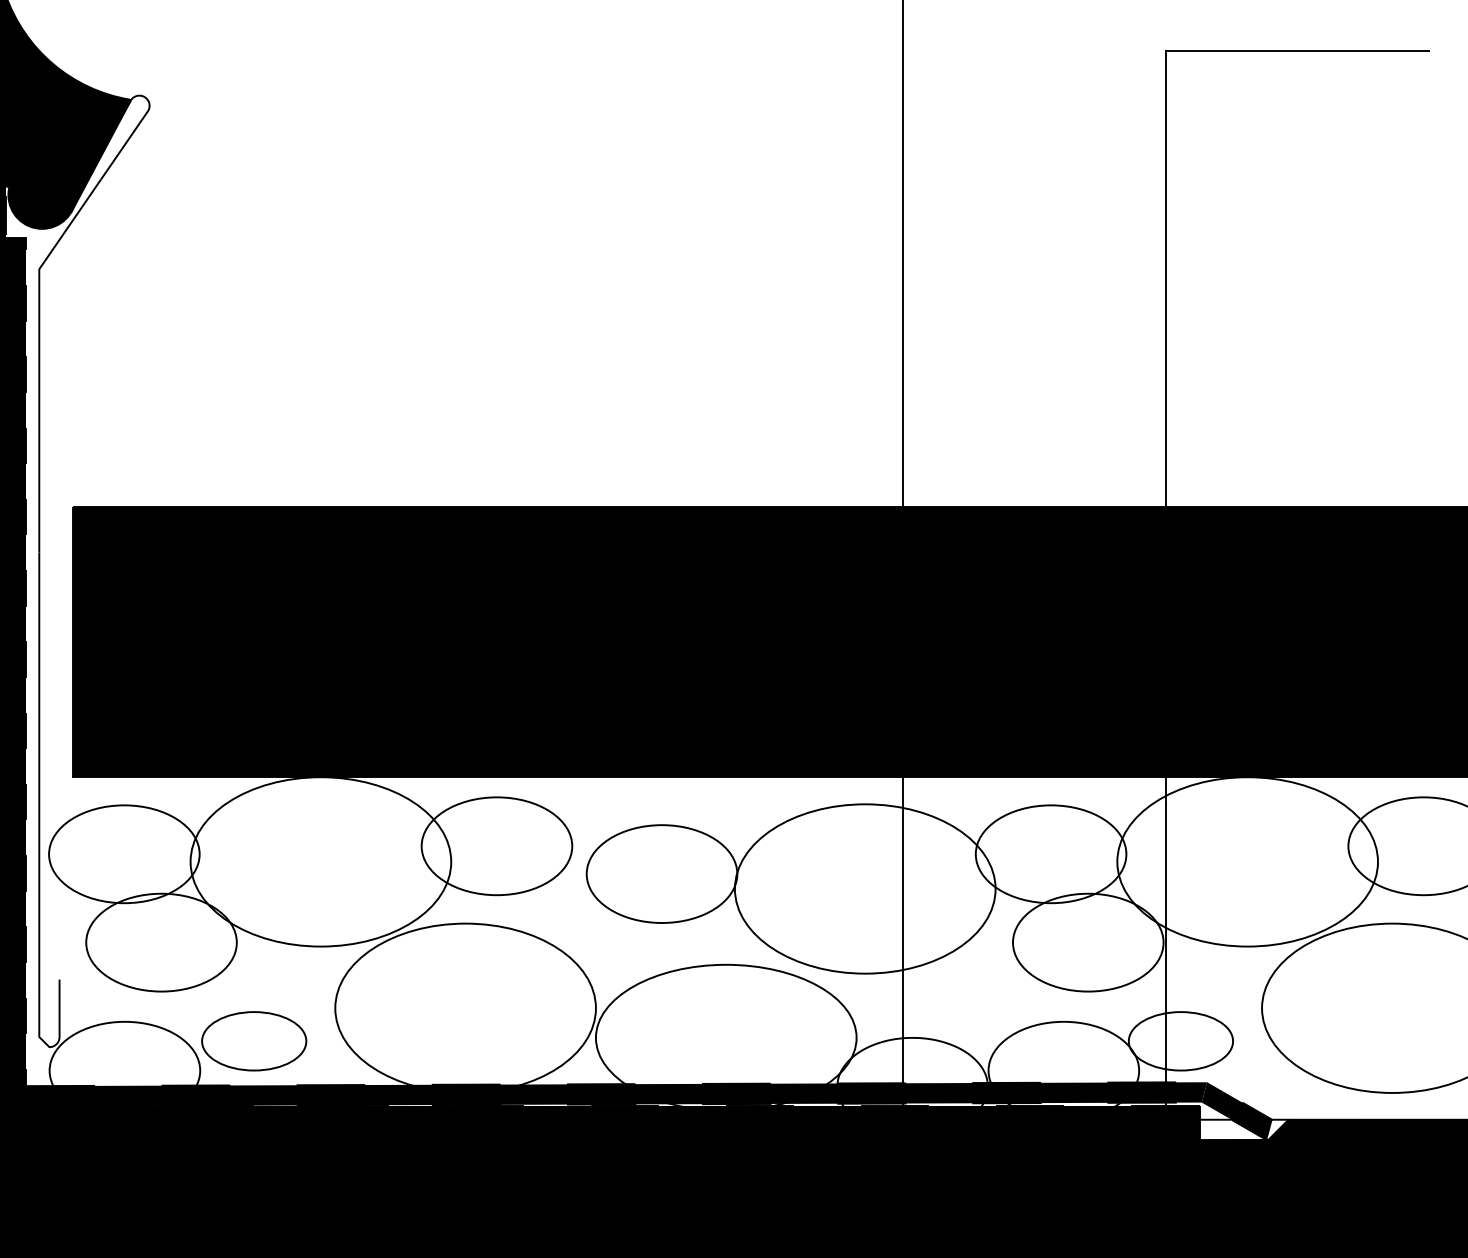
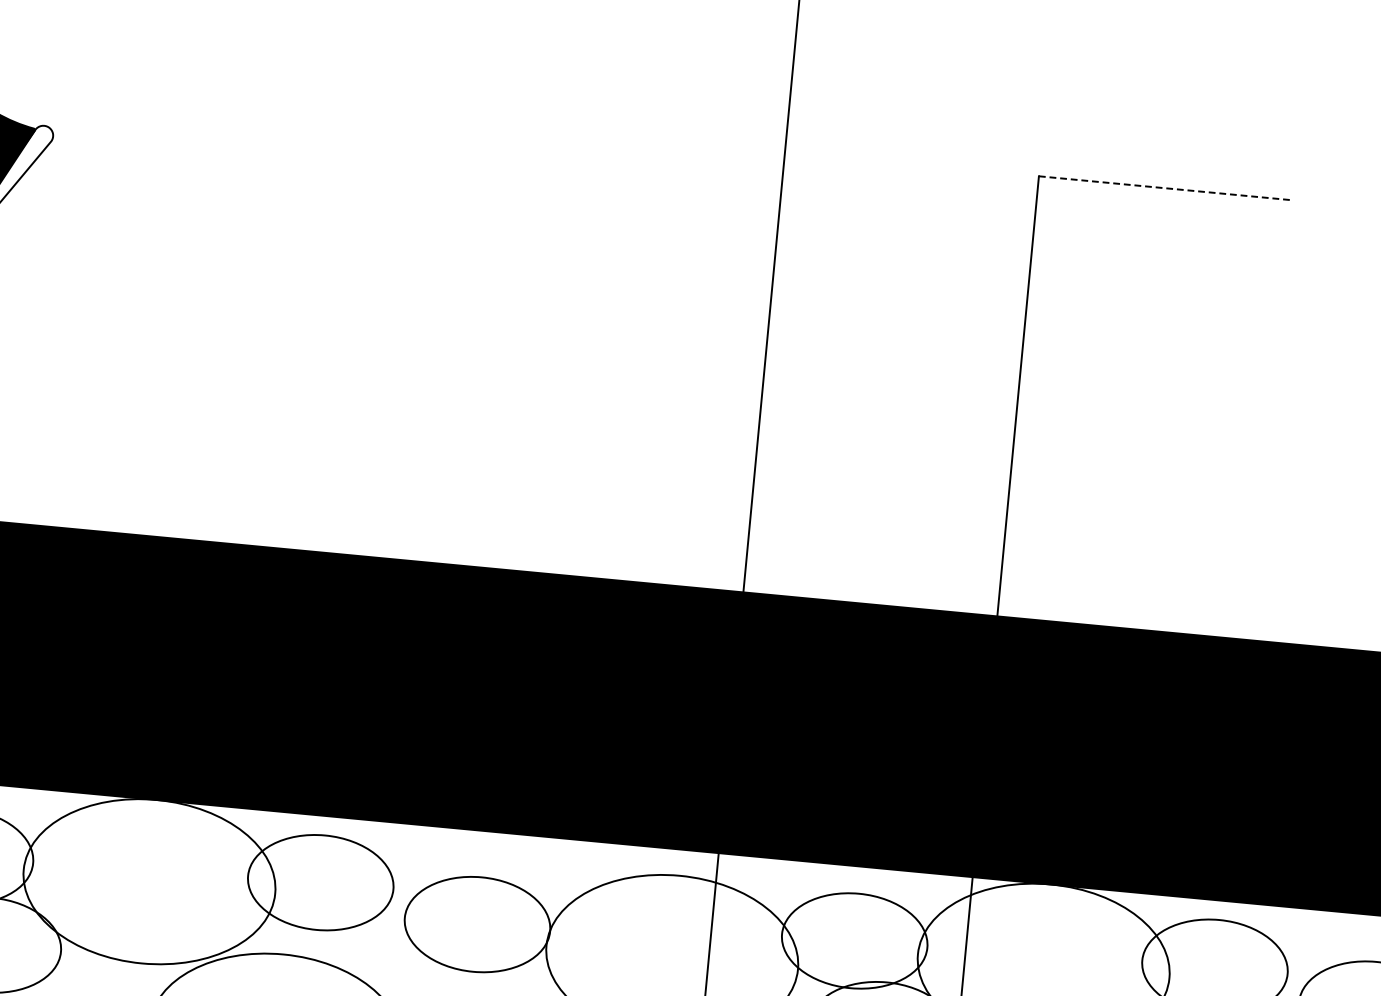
line: (1297, 50) -> (1165, 187), solid -> dashed

